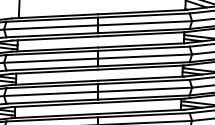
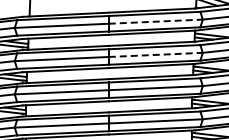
line: (145, 23) -> (156, 21), solid -> dashed
line: (145, 56) -> (156, 54), solid -> dashed

